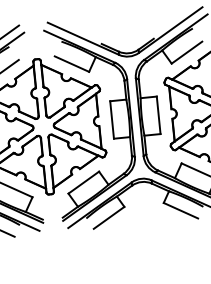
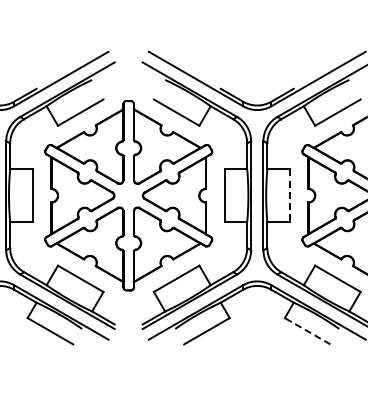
line: (158, 115) -> (289, 196), solid -> dashed
line: (180, 210) -> (307, 331), solid -> dashed

